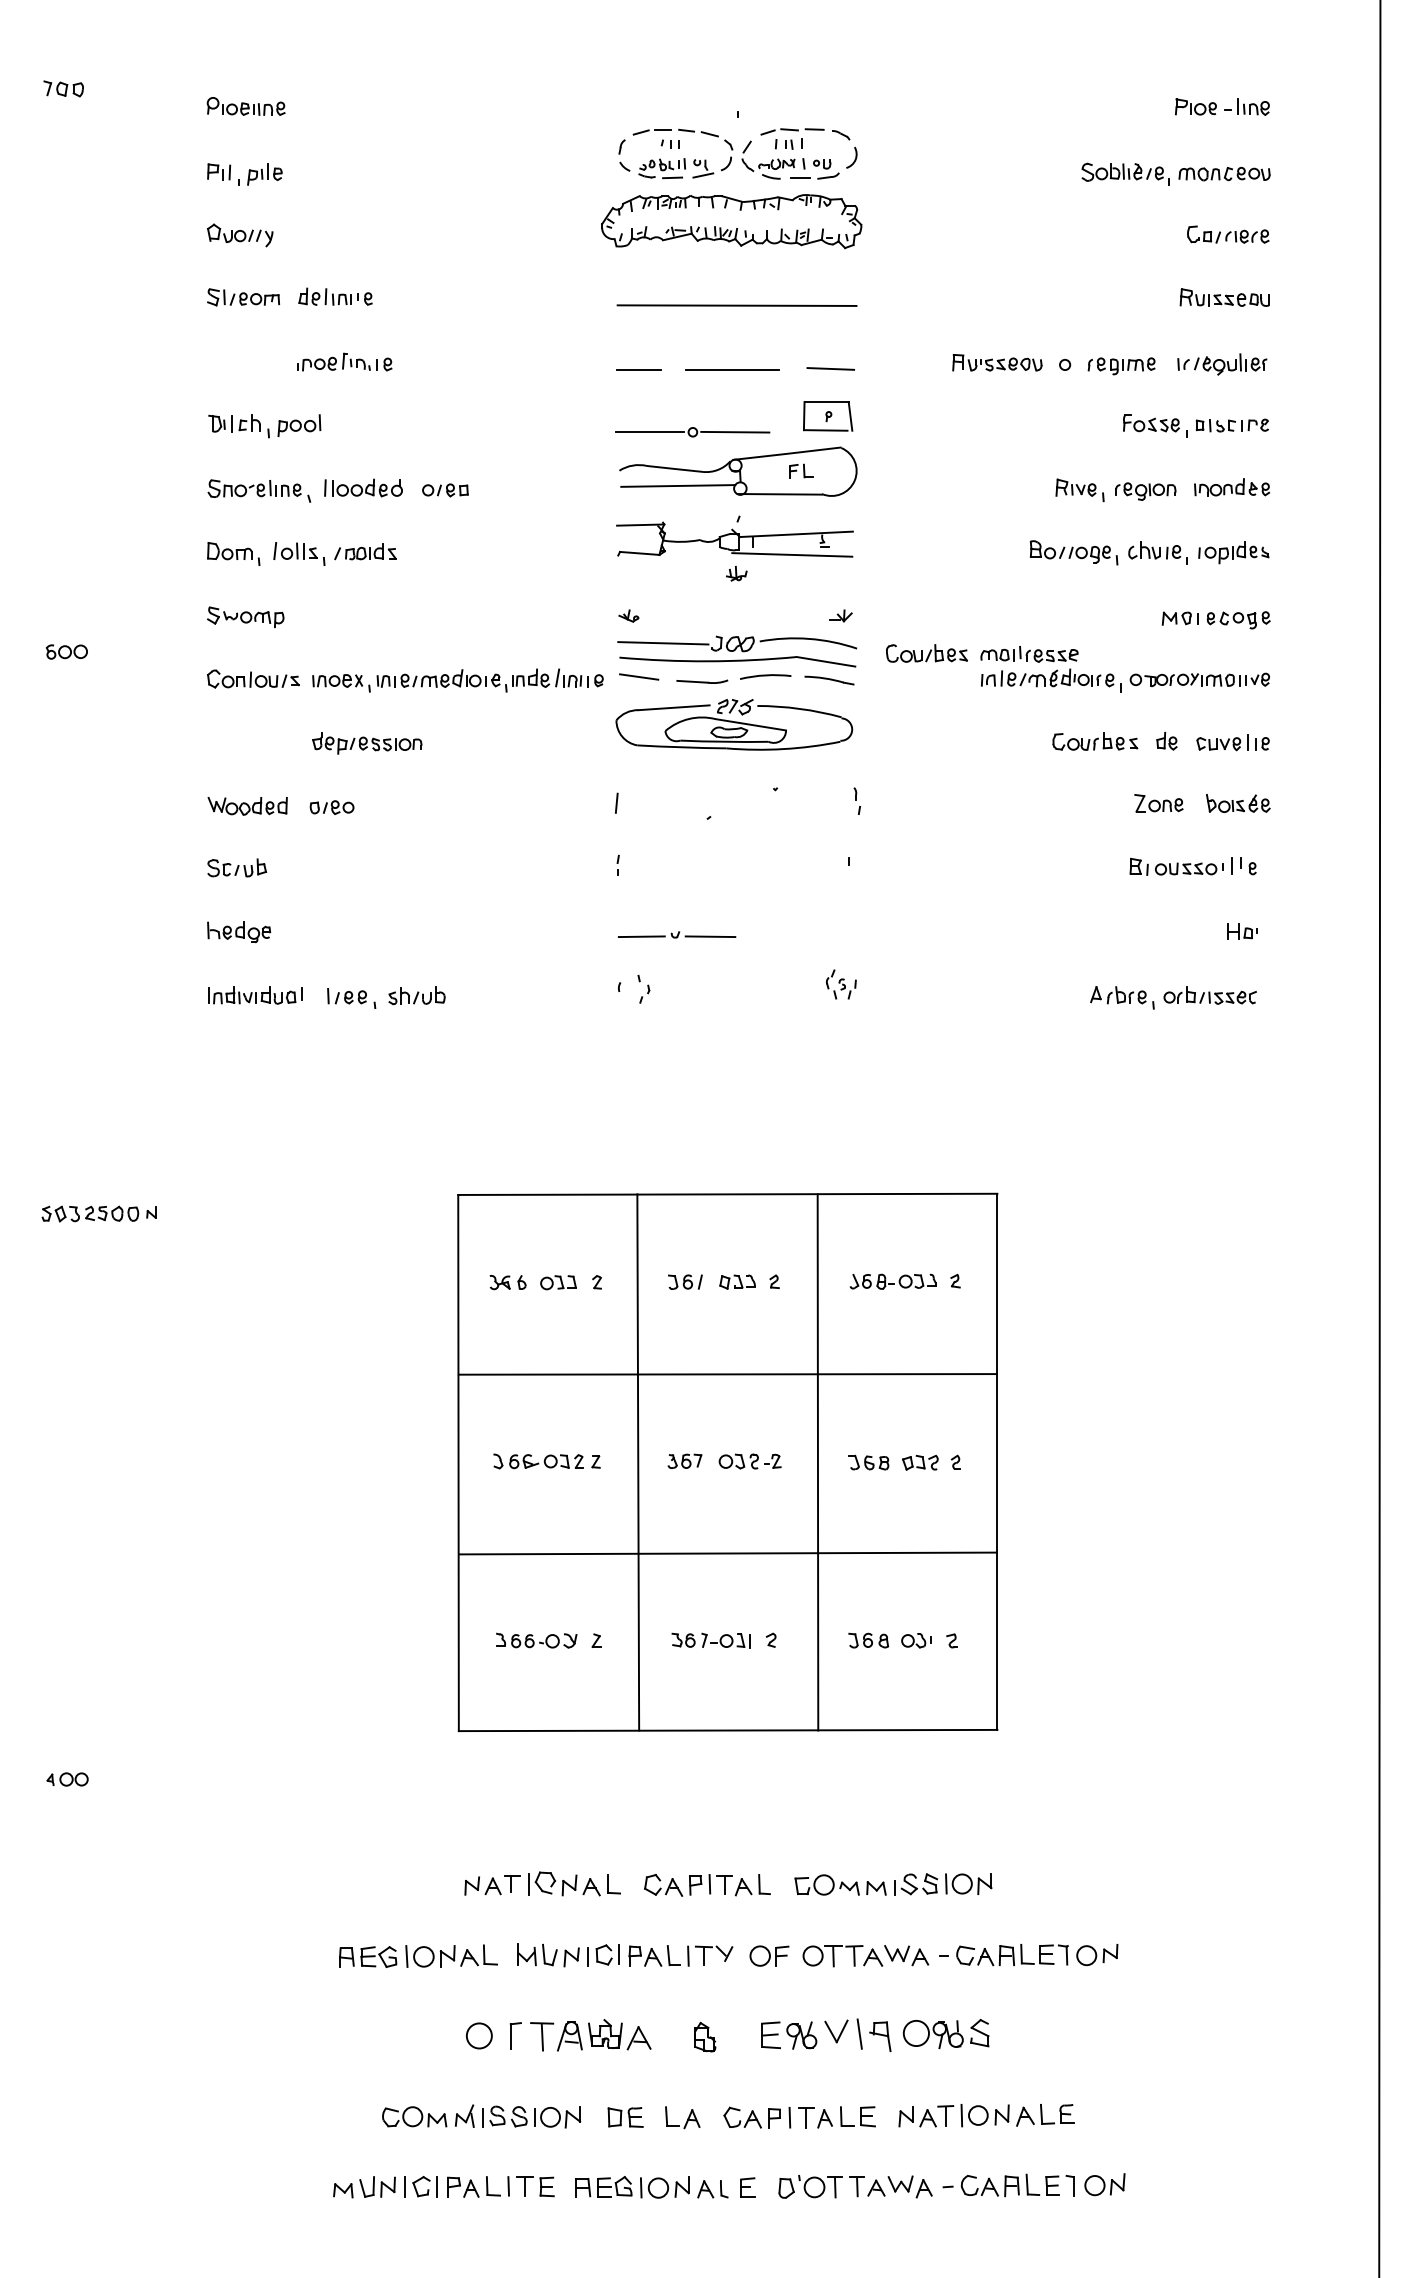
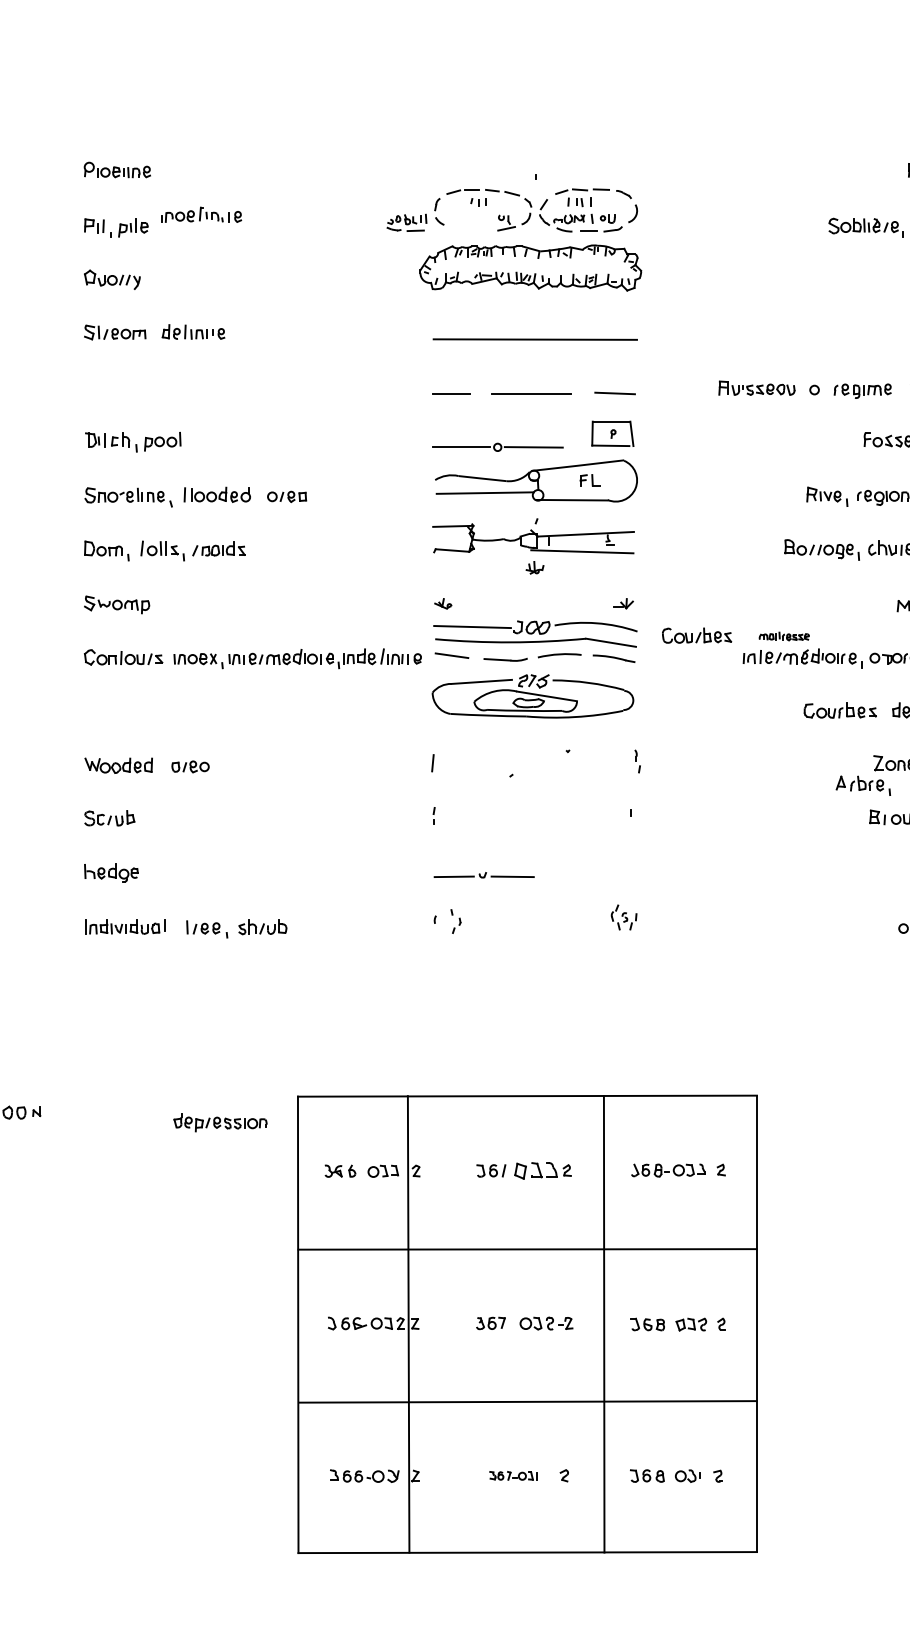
part: (661, 168) -> (406, 222), moved
part: (344, 361) -> (201, 214), moved
part: (1029, 654) -> (784, 636), size x0.6
part: (367, 743) -> (220, 1122), moved
part: (1122, 997) -> (863, 785), moved
part: (737, 1281) -> (535, 1170), size x1.4
line: (638, 1462) -> (408, 1324), moved
part: (710, 1640) -> (512, 1475), size x0.7

